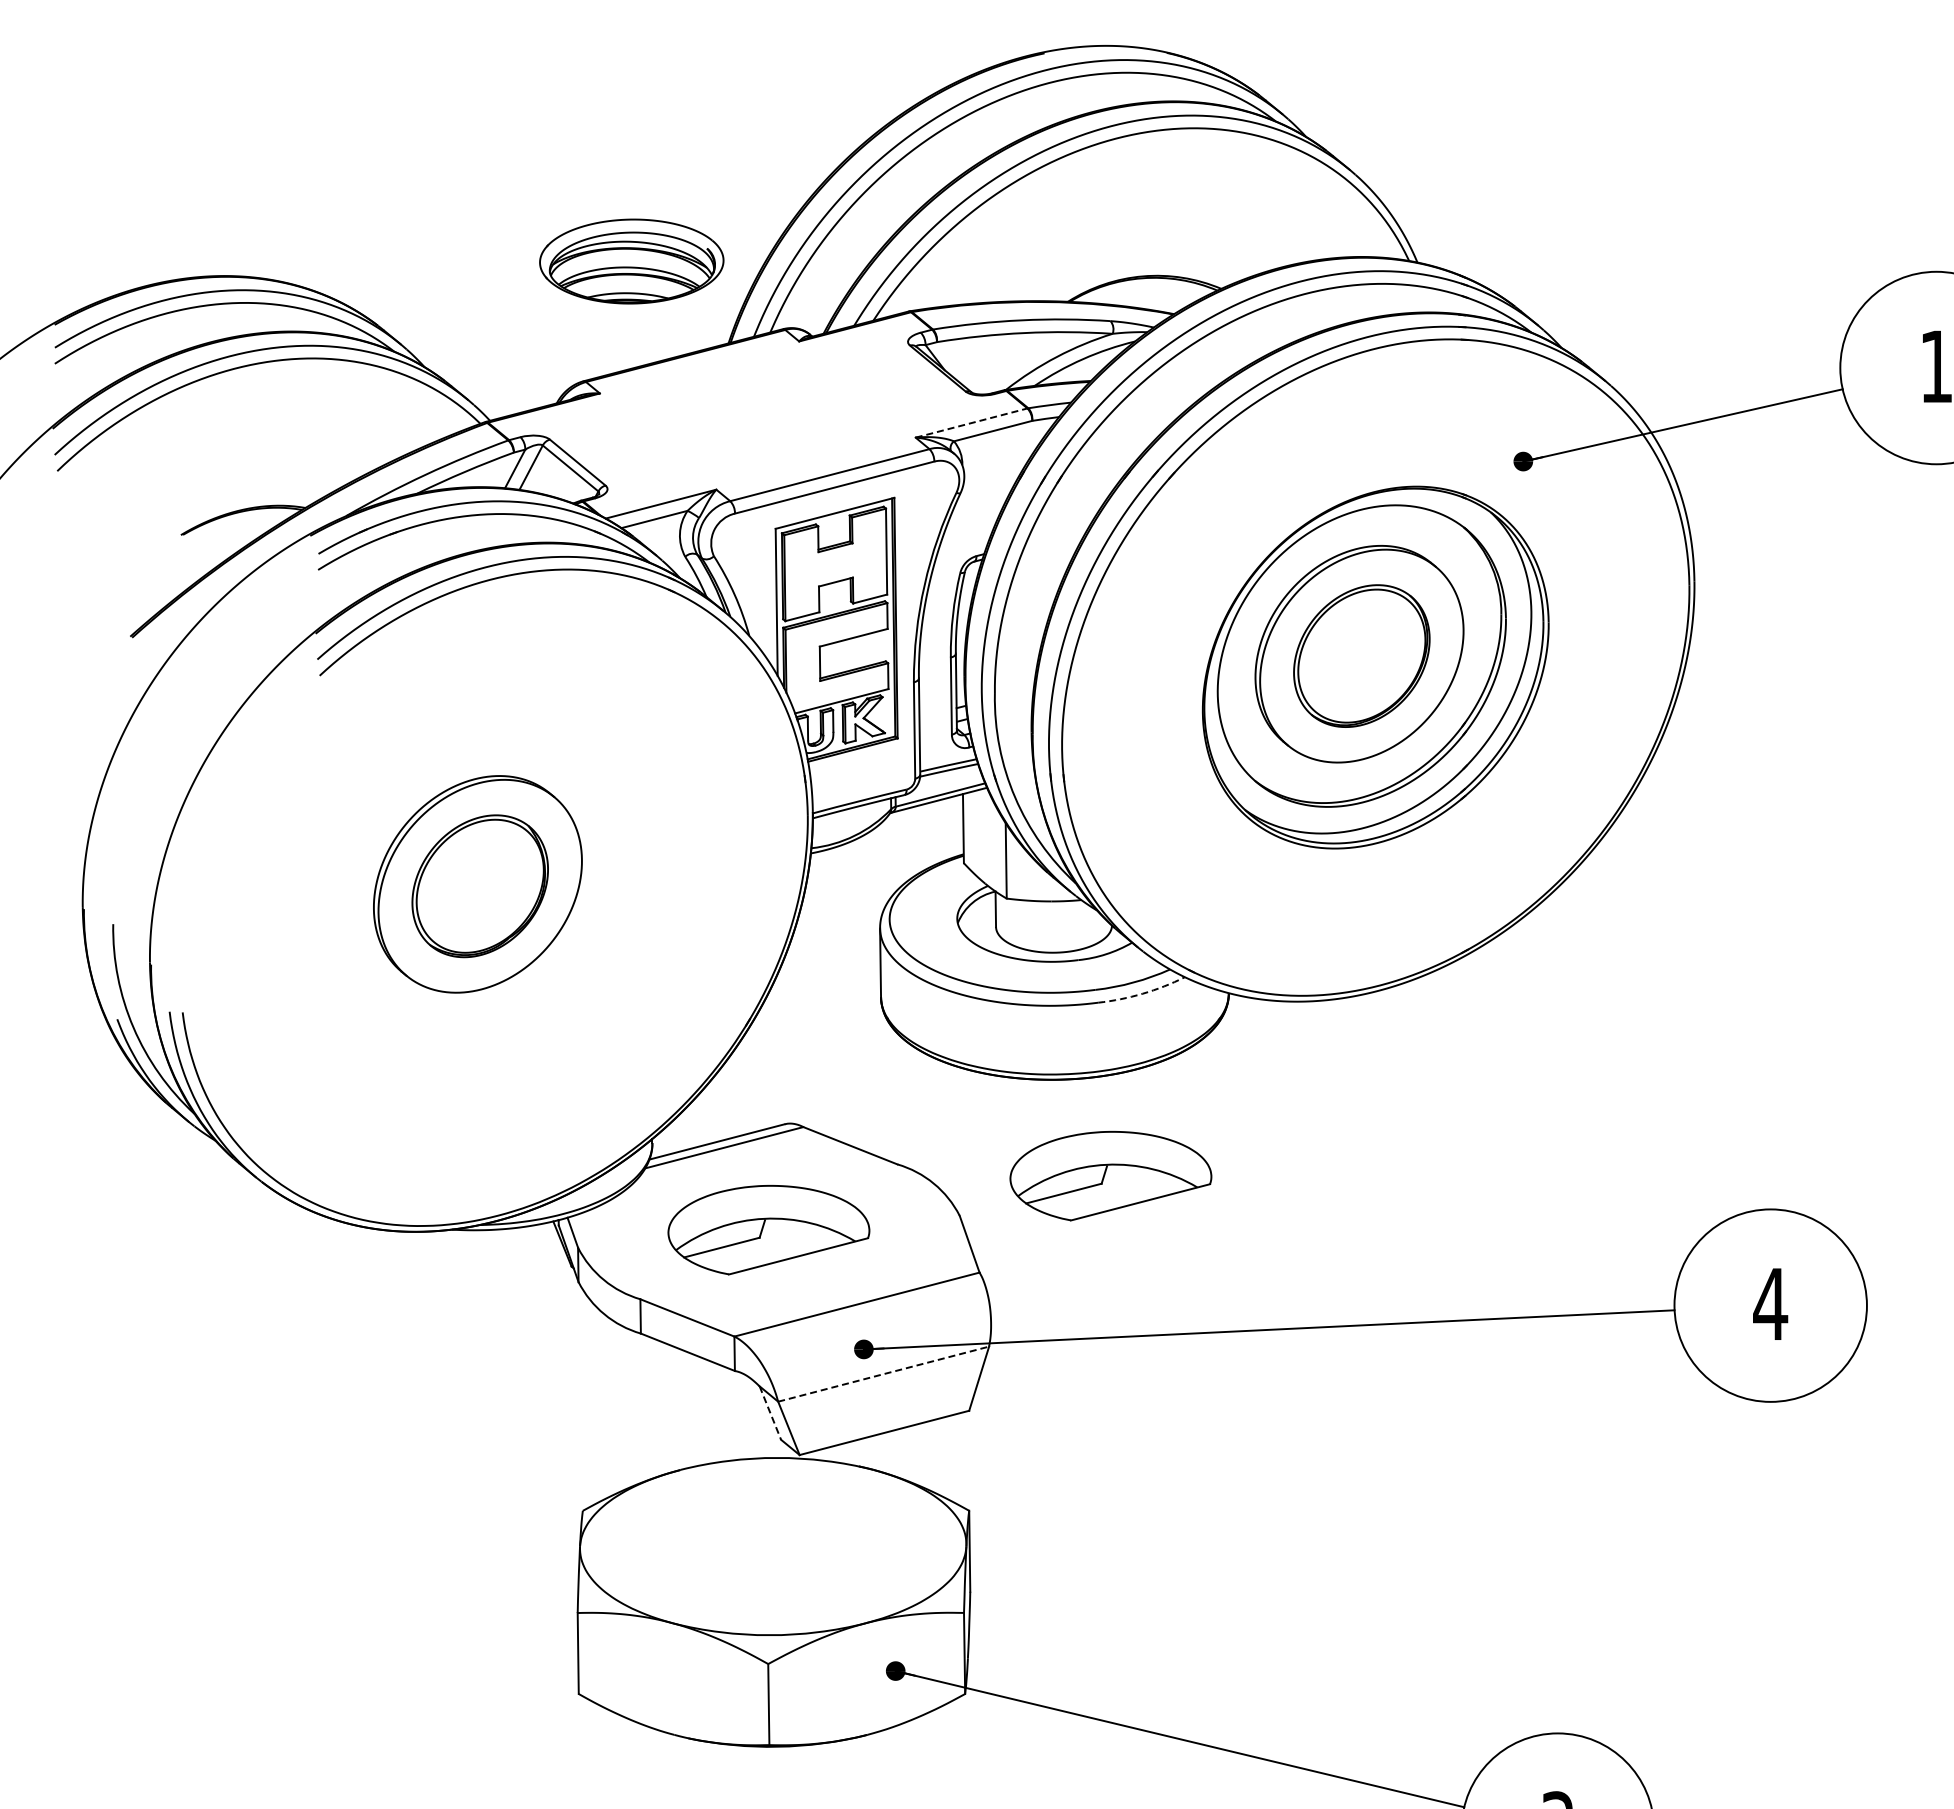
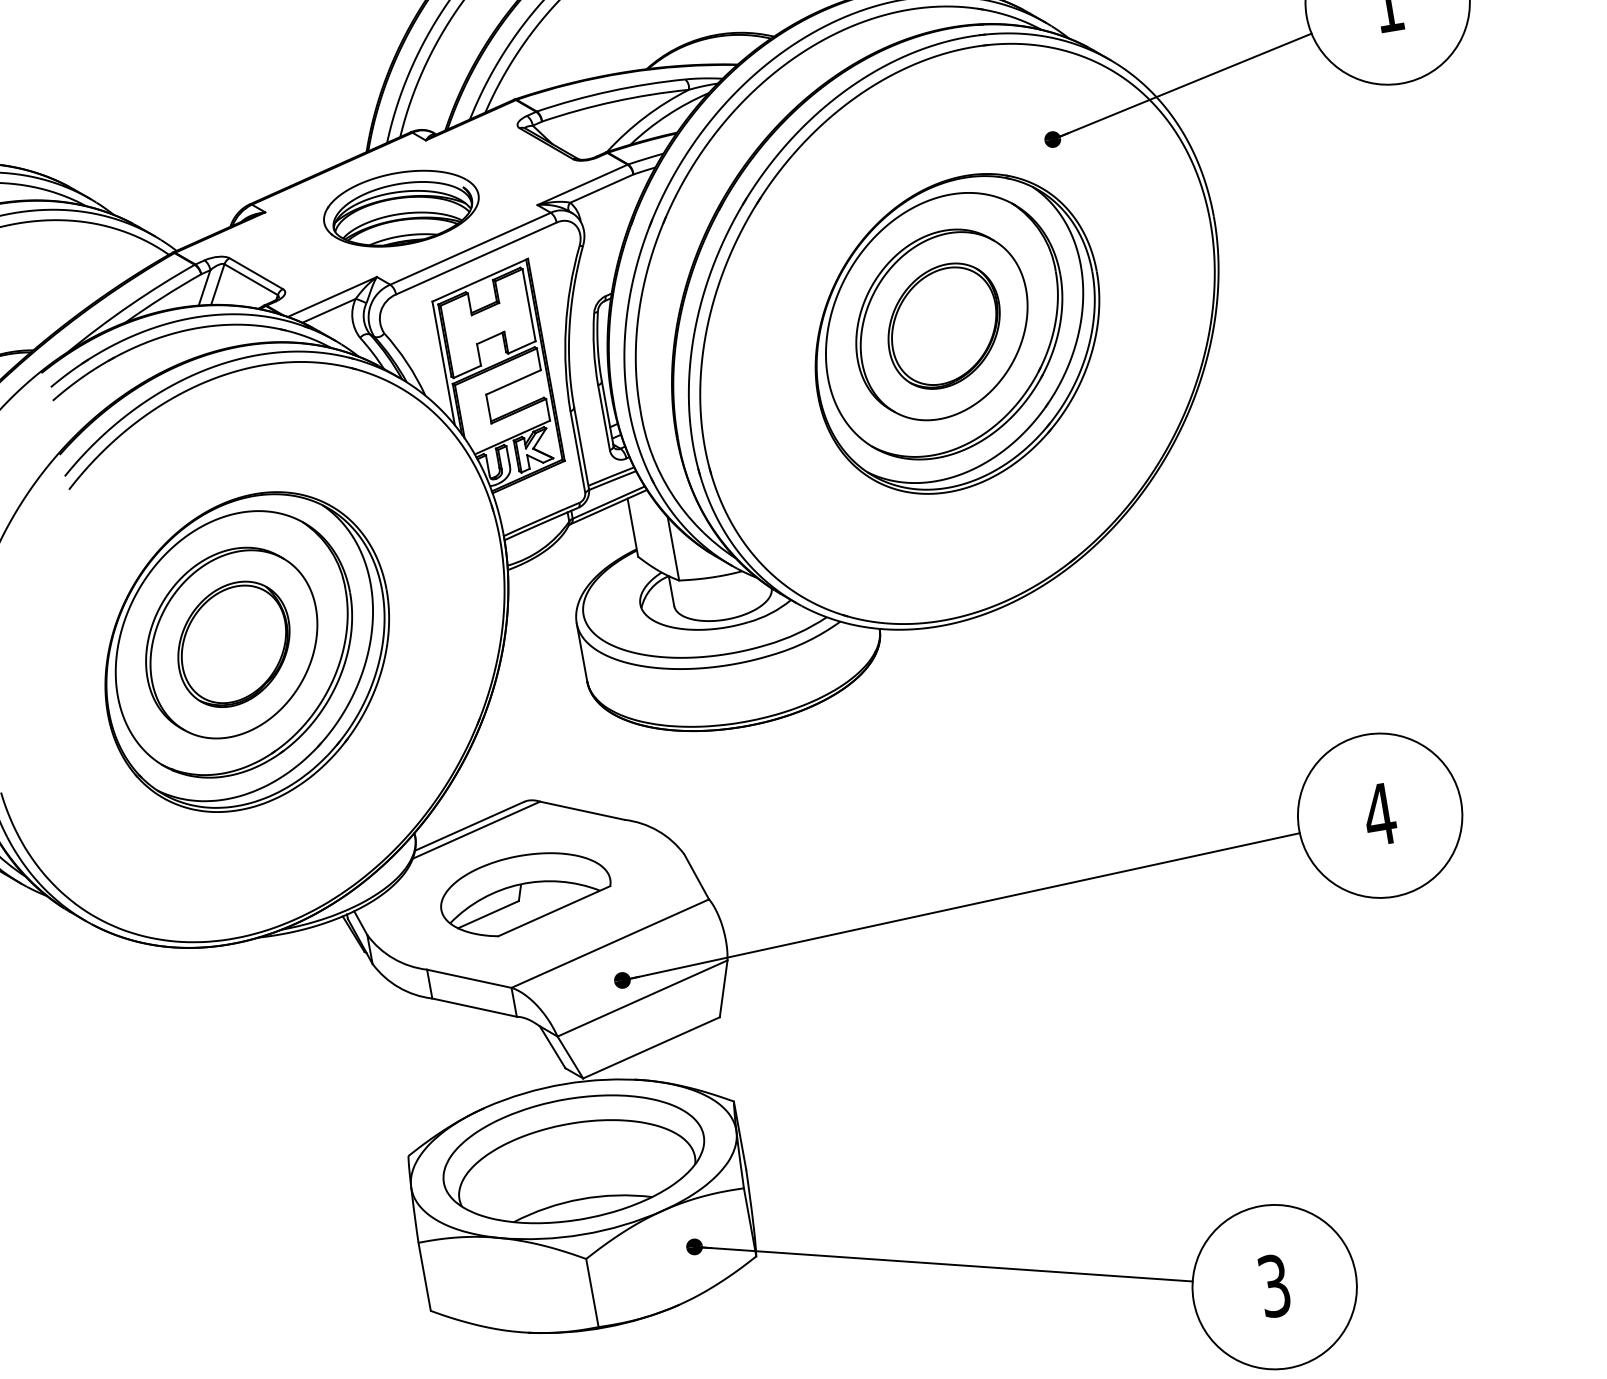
part: (631, 261) -> (401, 208), moved
line: (971, 423) -> (582, 185), dashed -> solid
part: (493, 897) -> (246, 651), added
arc: (1142, 993) -> (806, 641), dashed -> solid
part: (1110, 1176) -> (805, 800), removed
line: (884, 1374) -> (643, 998), dashed -> solid
line: (770, 1413) -> (552, 1047), dashed -> solid
part: (772, 1546) -> (573, 1159), added

